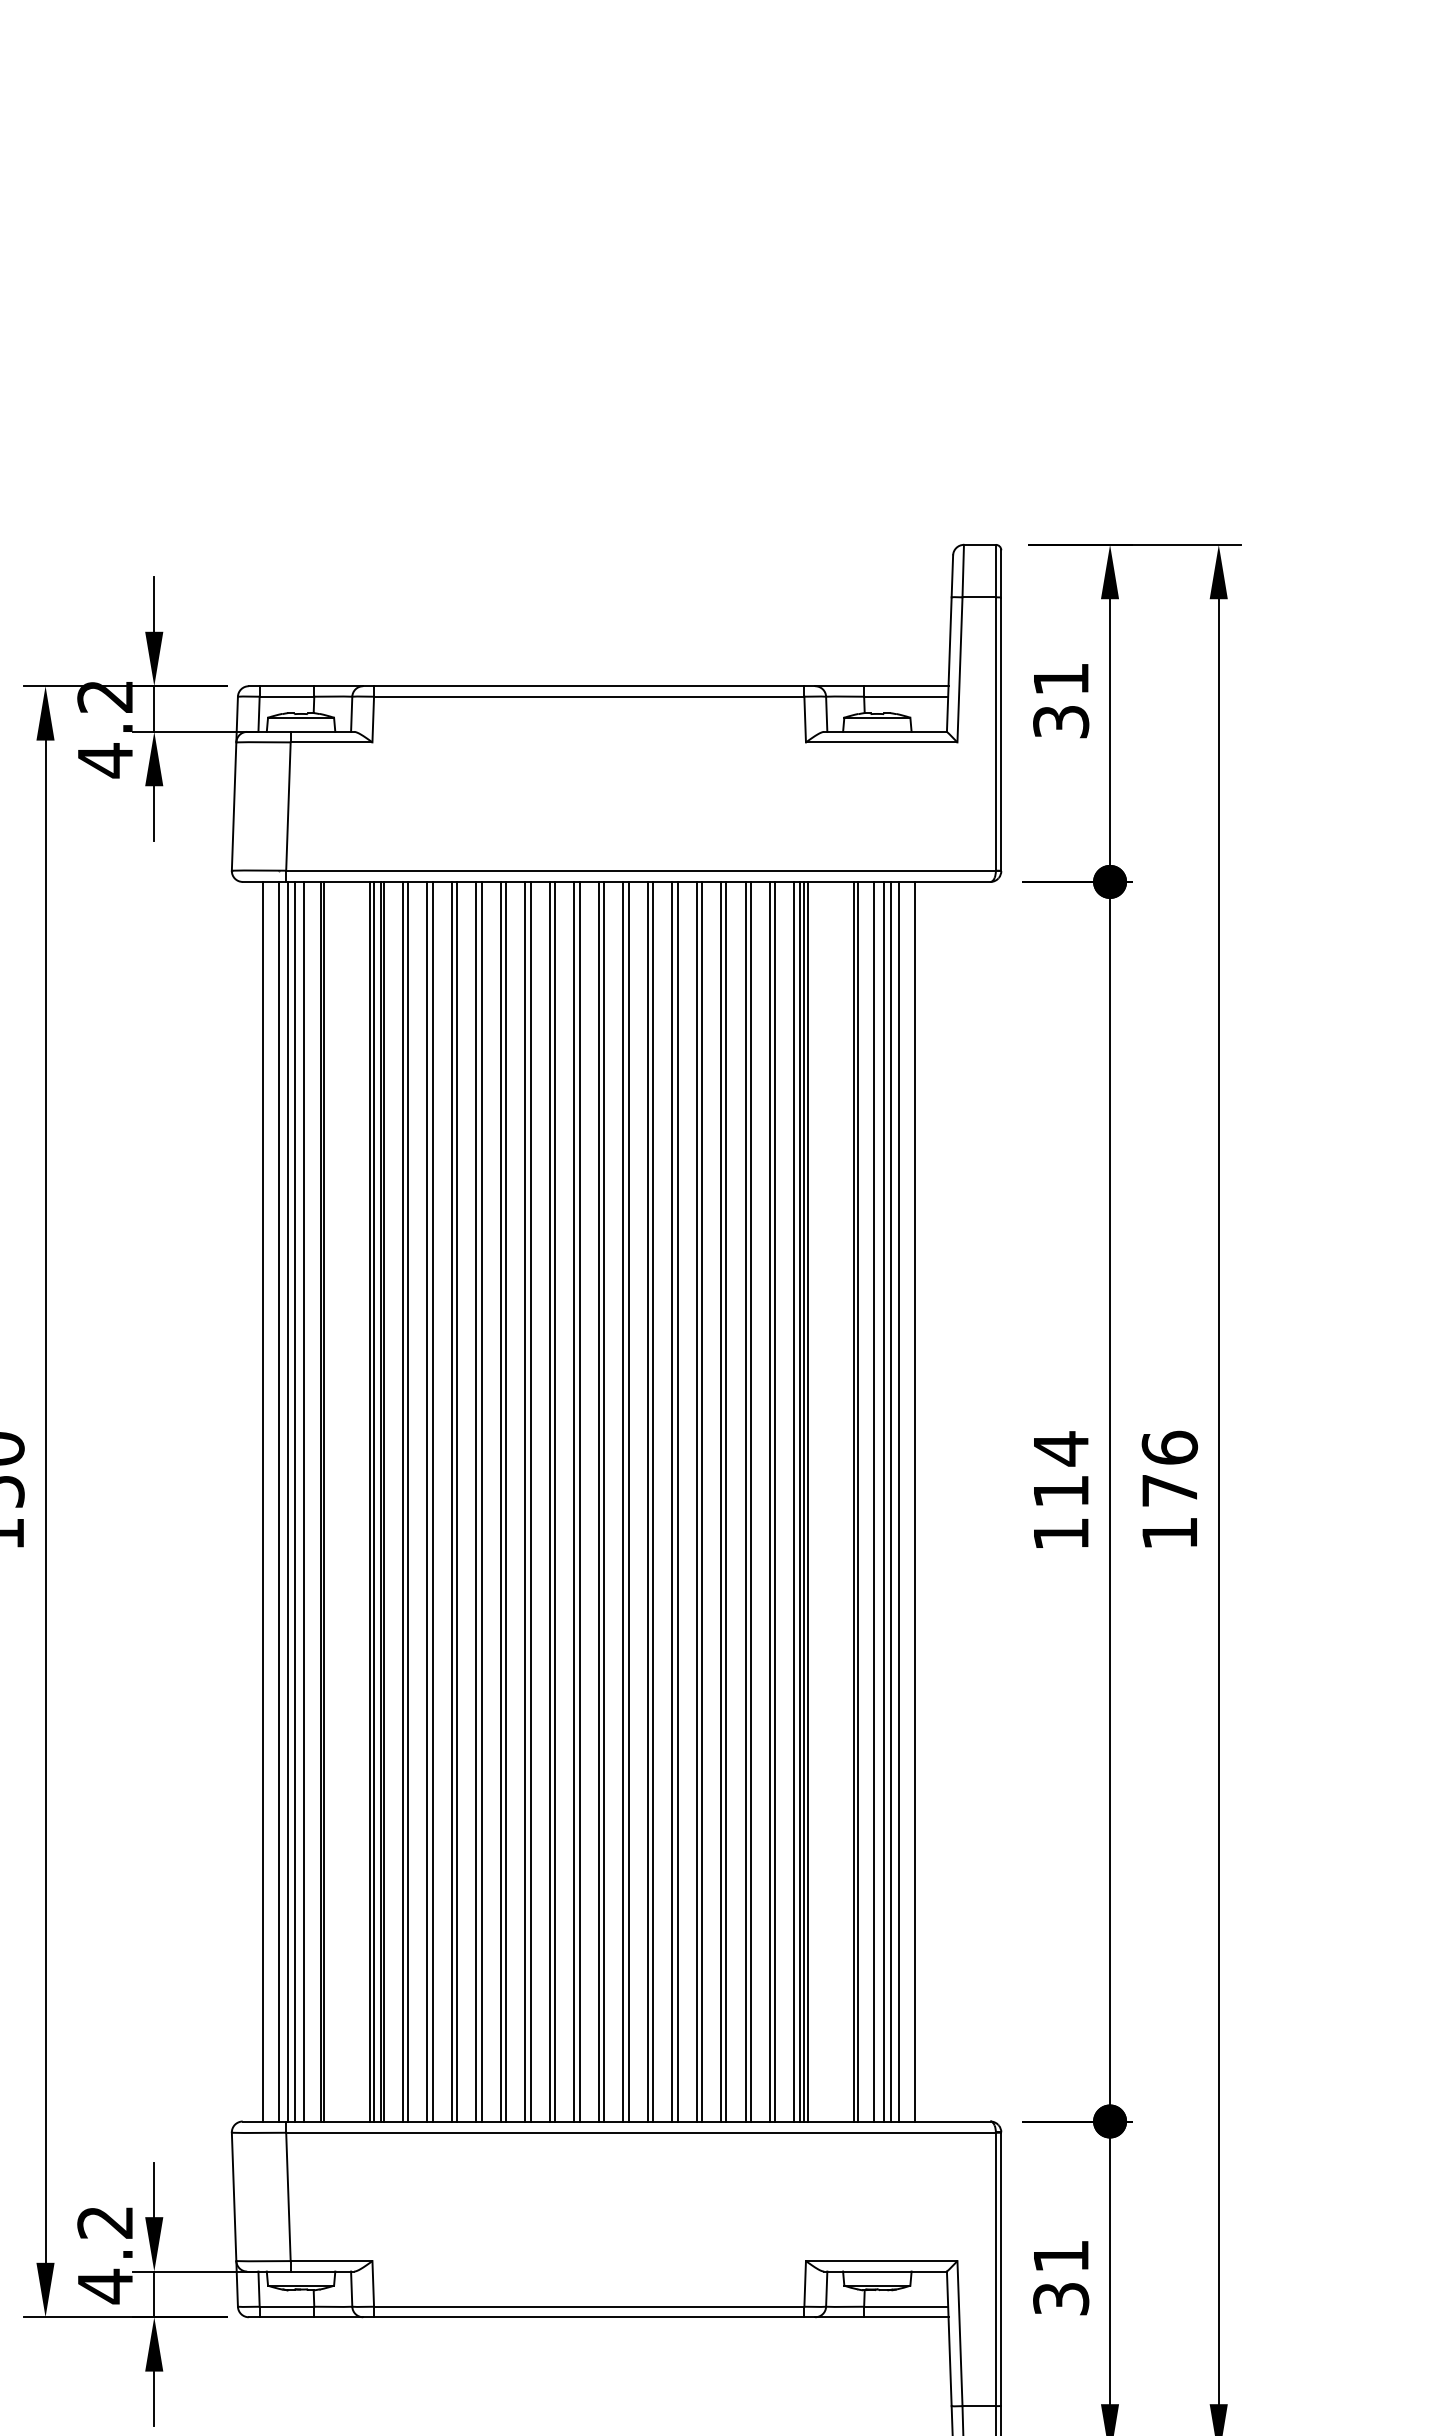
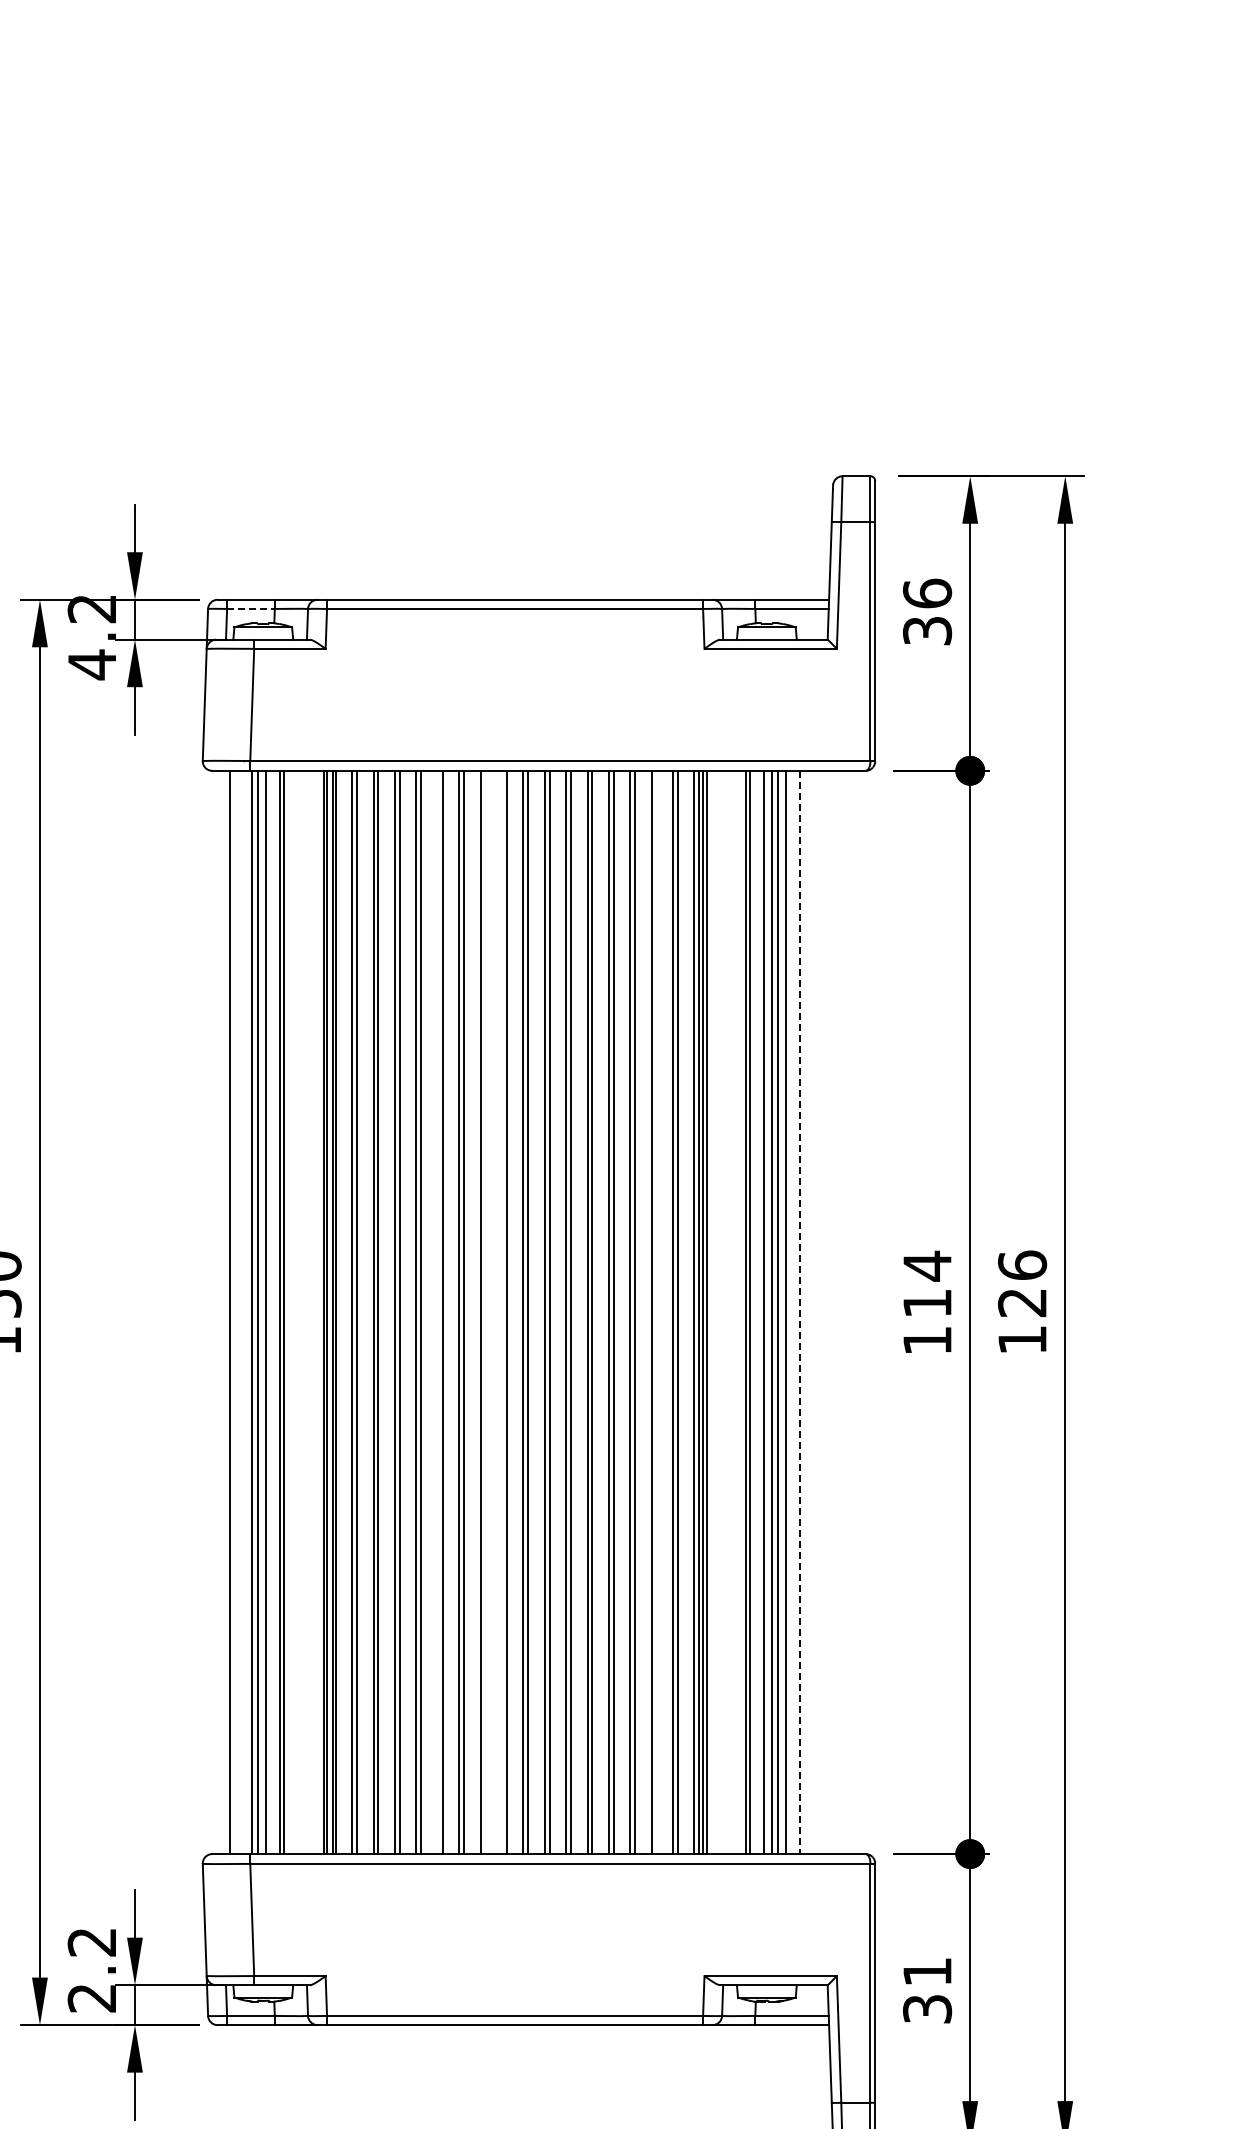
text: (1061, 679) -> (927, 593), 31 -> 36
line: (286, 696) -> (250, 608), solid -> dashed
text: (1169, 1491) -> (1022, 1303), 176 -> 126
line: (279, 1501) -> (244, 1312), removed
line: (500, 1501) -> (437, 1312), removed
line: (555, 1501) -> (485, 1312), removed
line: (574, 1501) -> (502, 1312), removed
line: (751, 1501) -> (656, 1312), removed
line: (915, 1501) -> (800, 1312), solid -> dashed
text: (104, 2285) -> (91, 1997), 4.2 -> 2.2

